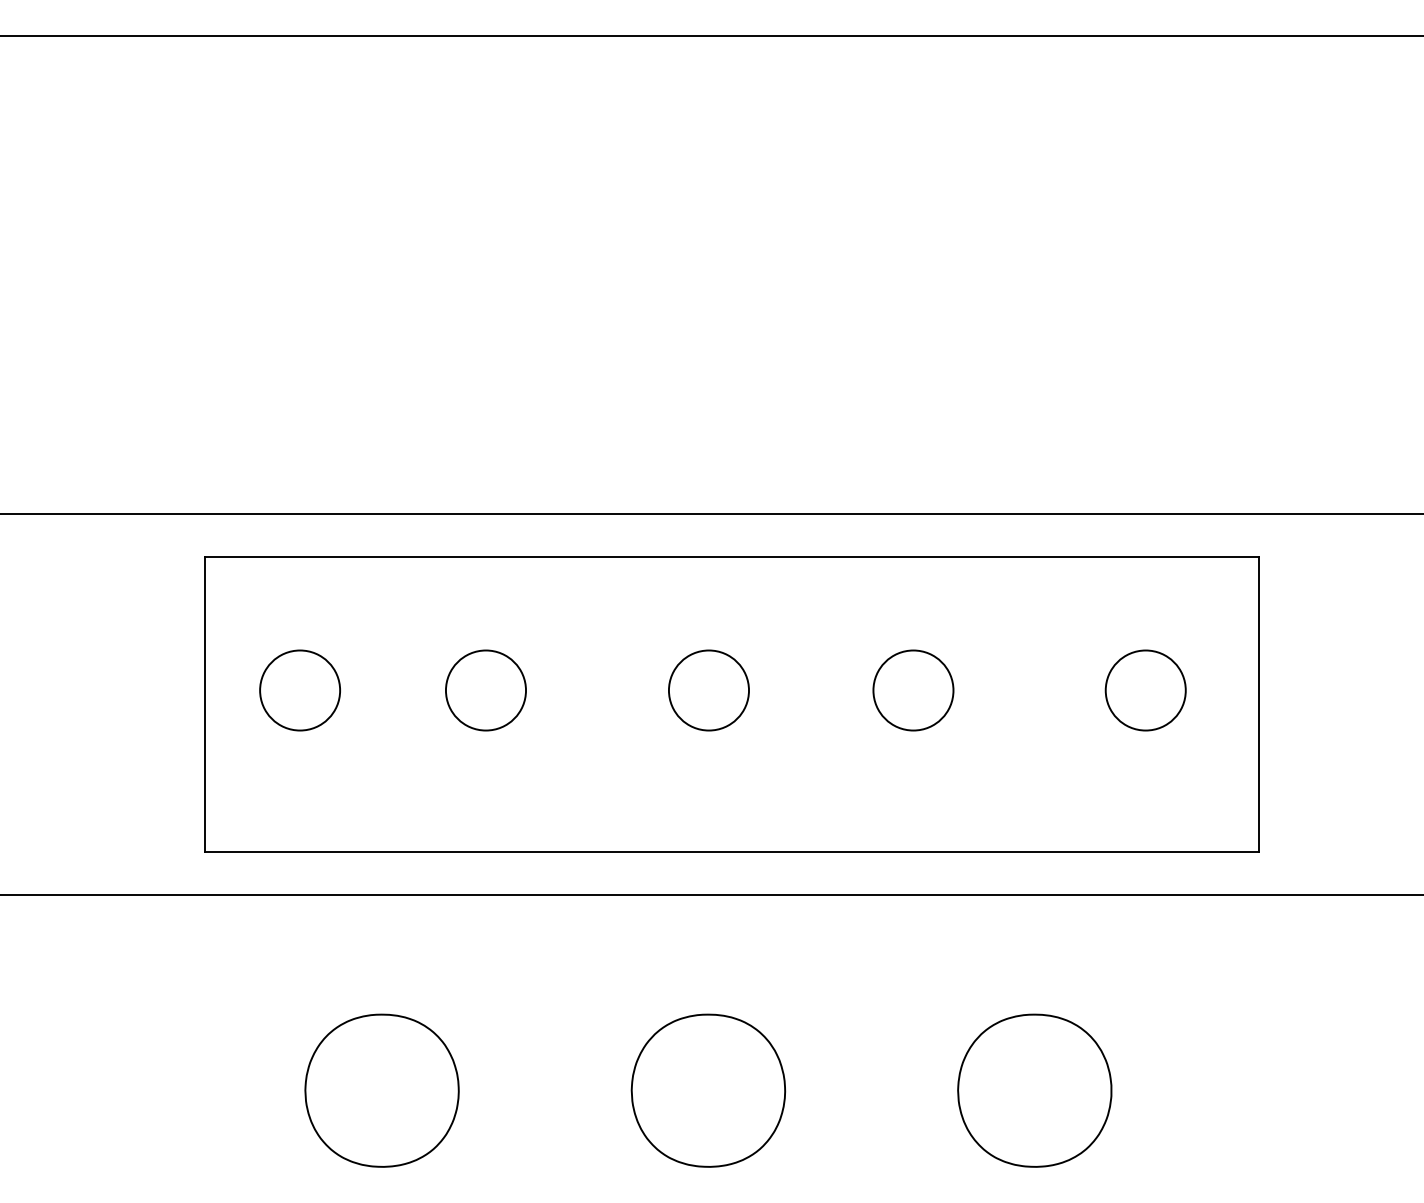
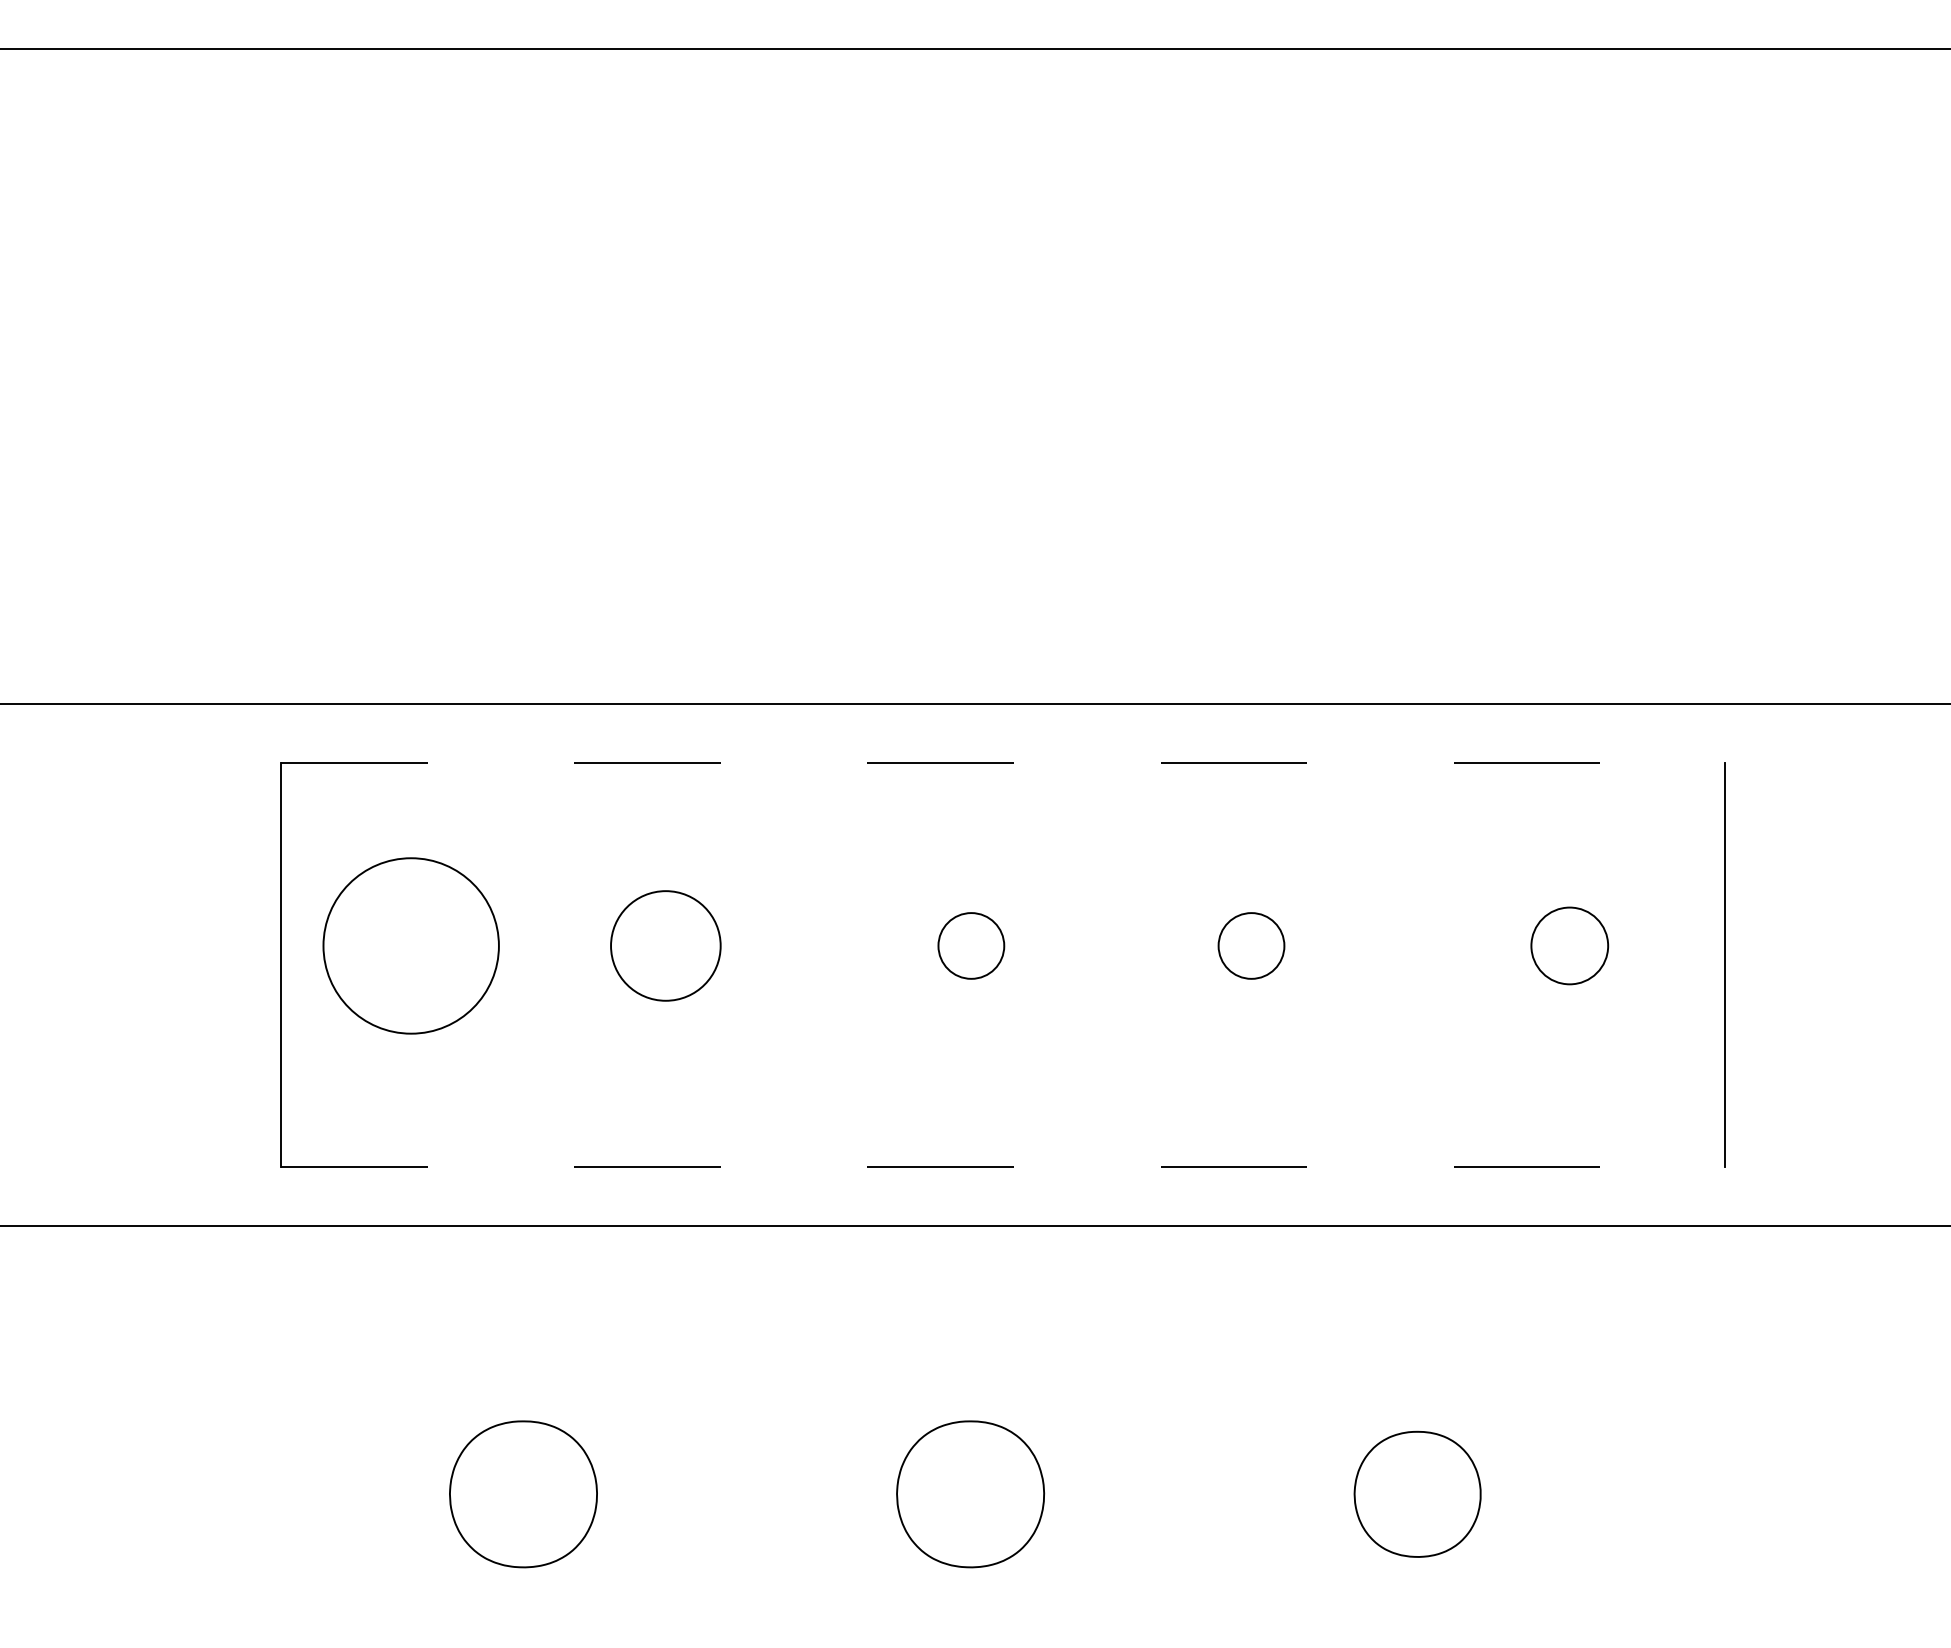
line: (732, 557) -> (1003, 763), solid -> dashed
circle: (300, 690) -> (411, 945), size x1.6
circle: (709, 690) -> (971, 945), size x0.6
circle: (913, 690) -> (1251, 945), size x0.6
circle: (1145, 690) -> (1569, 945), size x0.7
line: (732, 852) -> (1003, 1167), solid -> dashed
part: (382, 1090) -> (523, 1494), size x0.7
part: (708, 1090) -> (970, 1494), size x0.7
part: (1034, 1090) -> (1417, 1494), size x0.6

